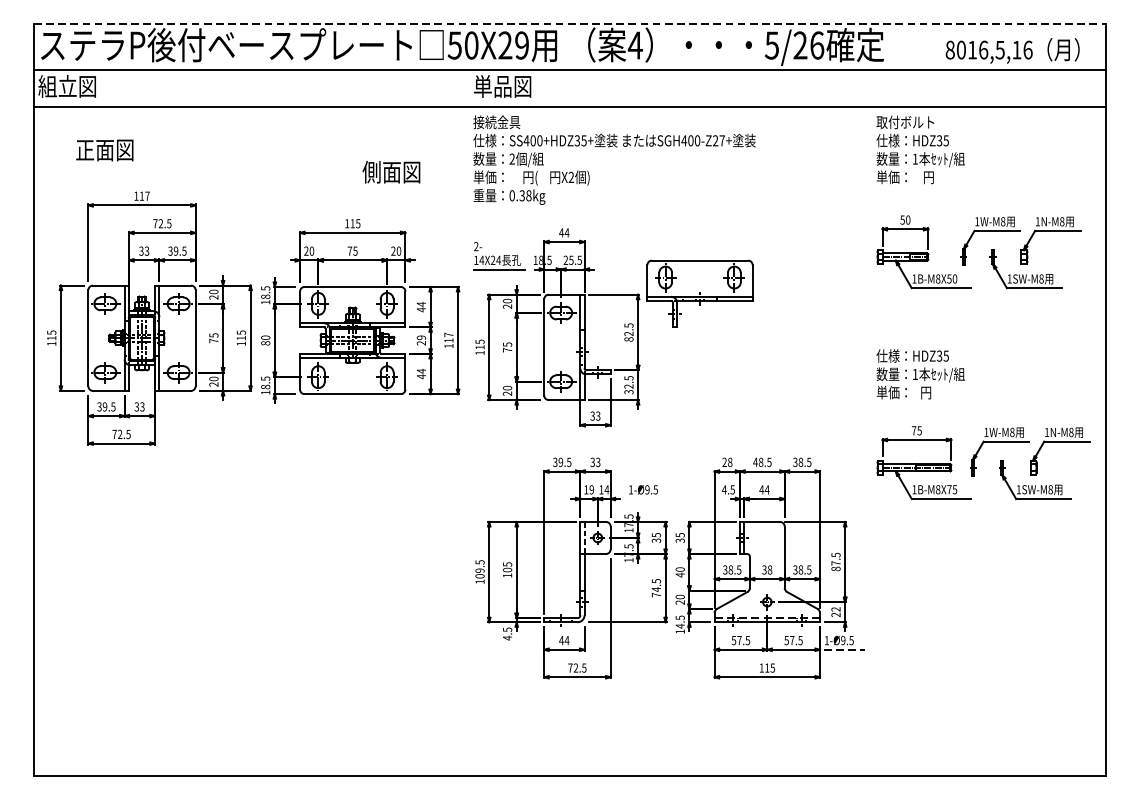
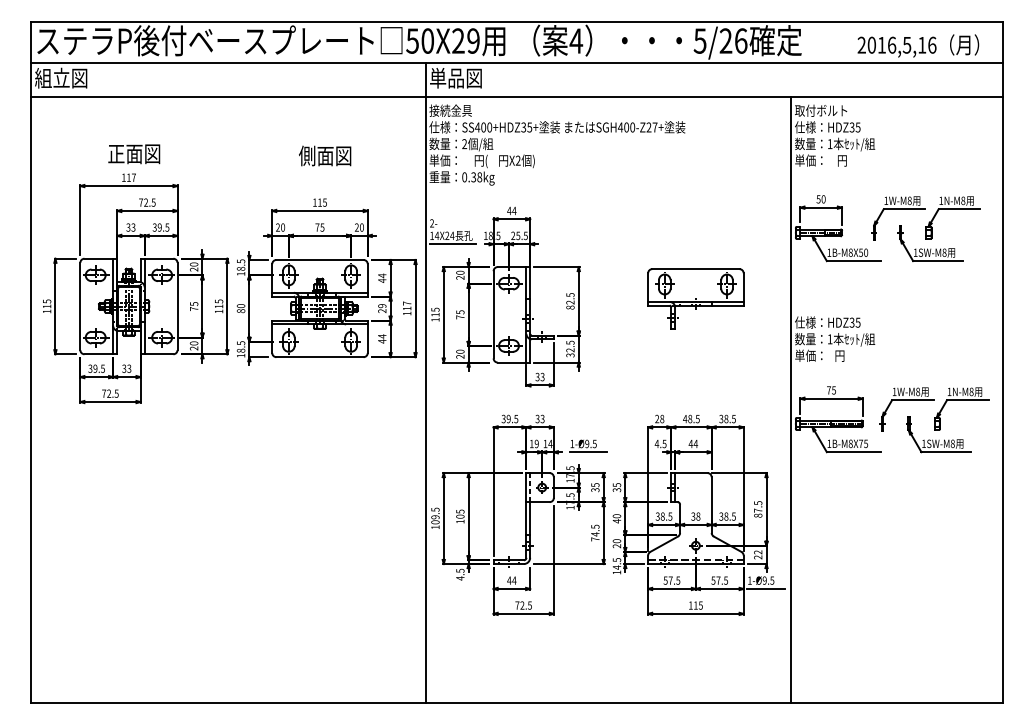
line: (570, 23) -> (517, 21), dashed -> solid
text: (949, 49) -> (861, 44), 8016,5,16 -> 2016,5,16
text: (105, 150) -> (134, 154), moved
text: (391, 171) -> (325, 155), moved
part: (699, 293) -> (695, 298), moved
line: (469, 423) -> (425, 383), added
line: (872, 440) -> (791, 399), added
line: (648, 499) -> (588, 452), added
line: (845, 649) -> (766, 588), dashed -> solid

